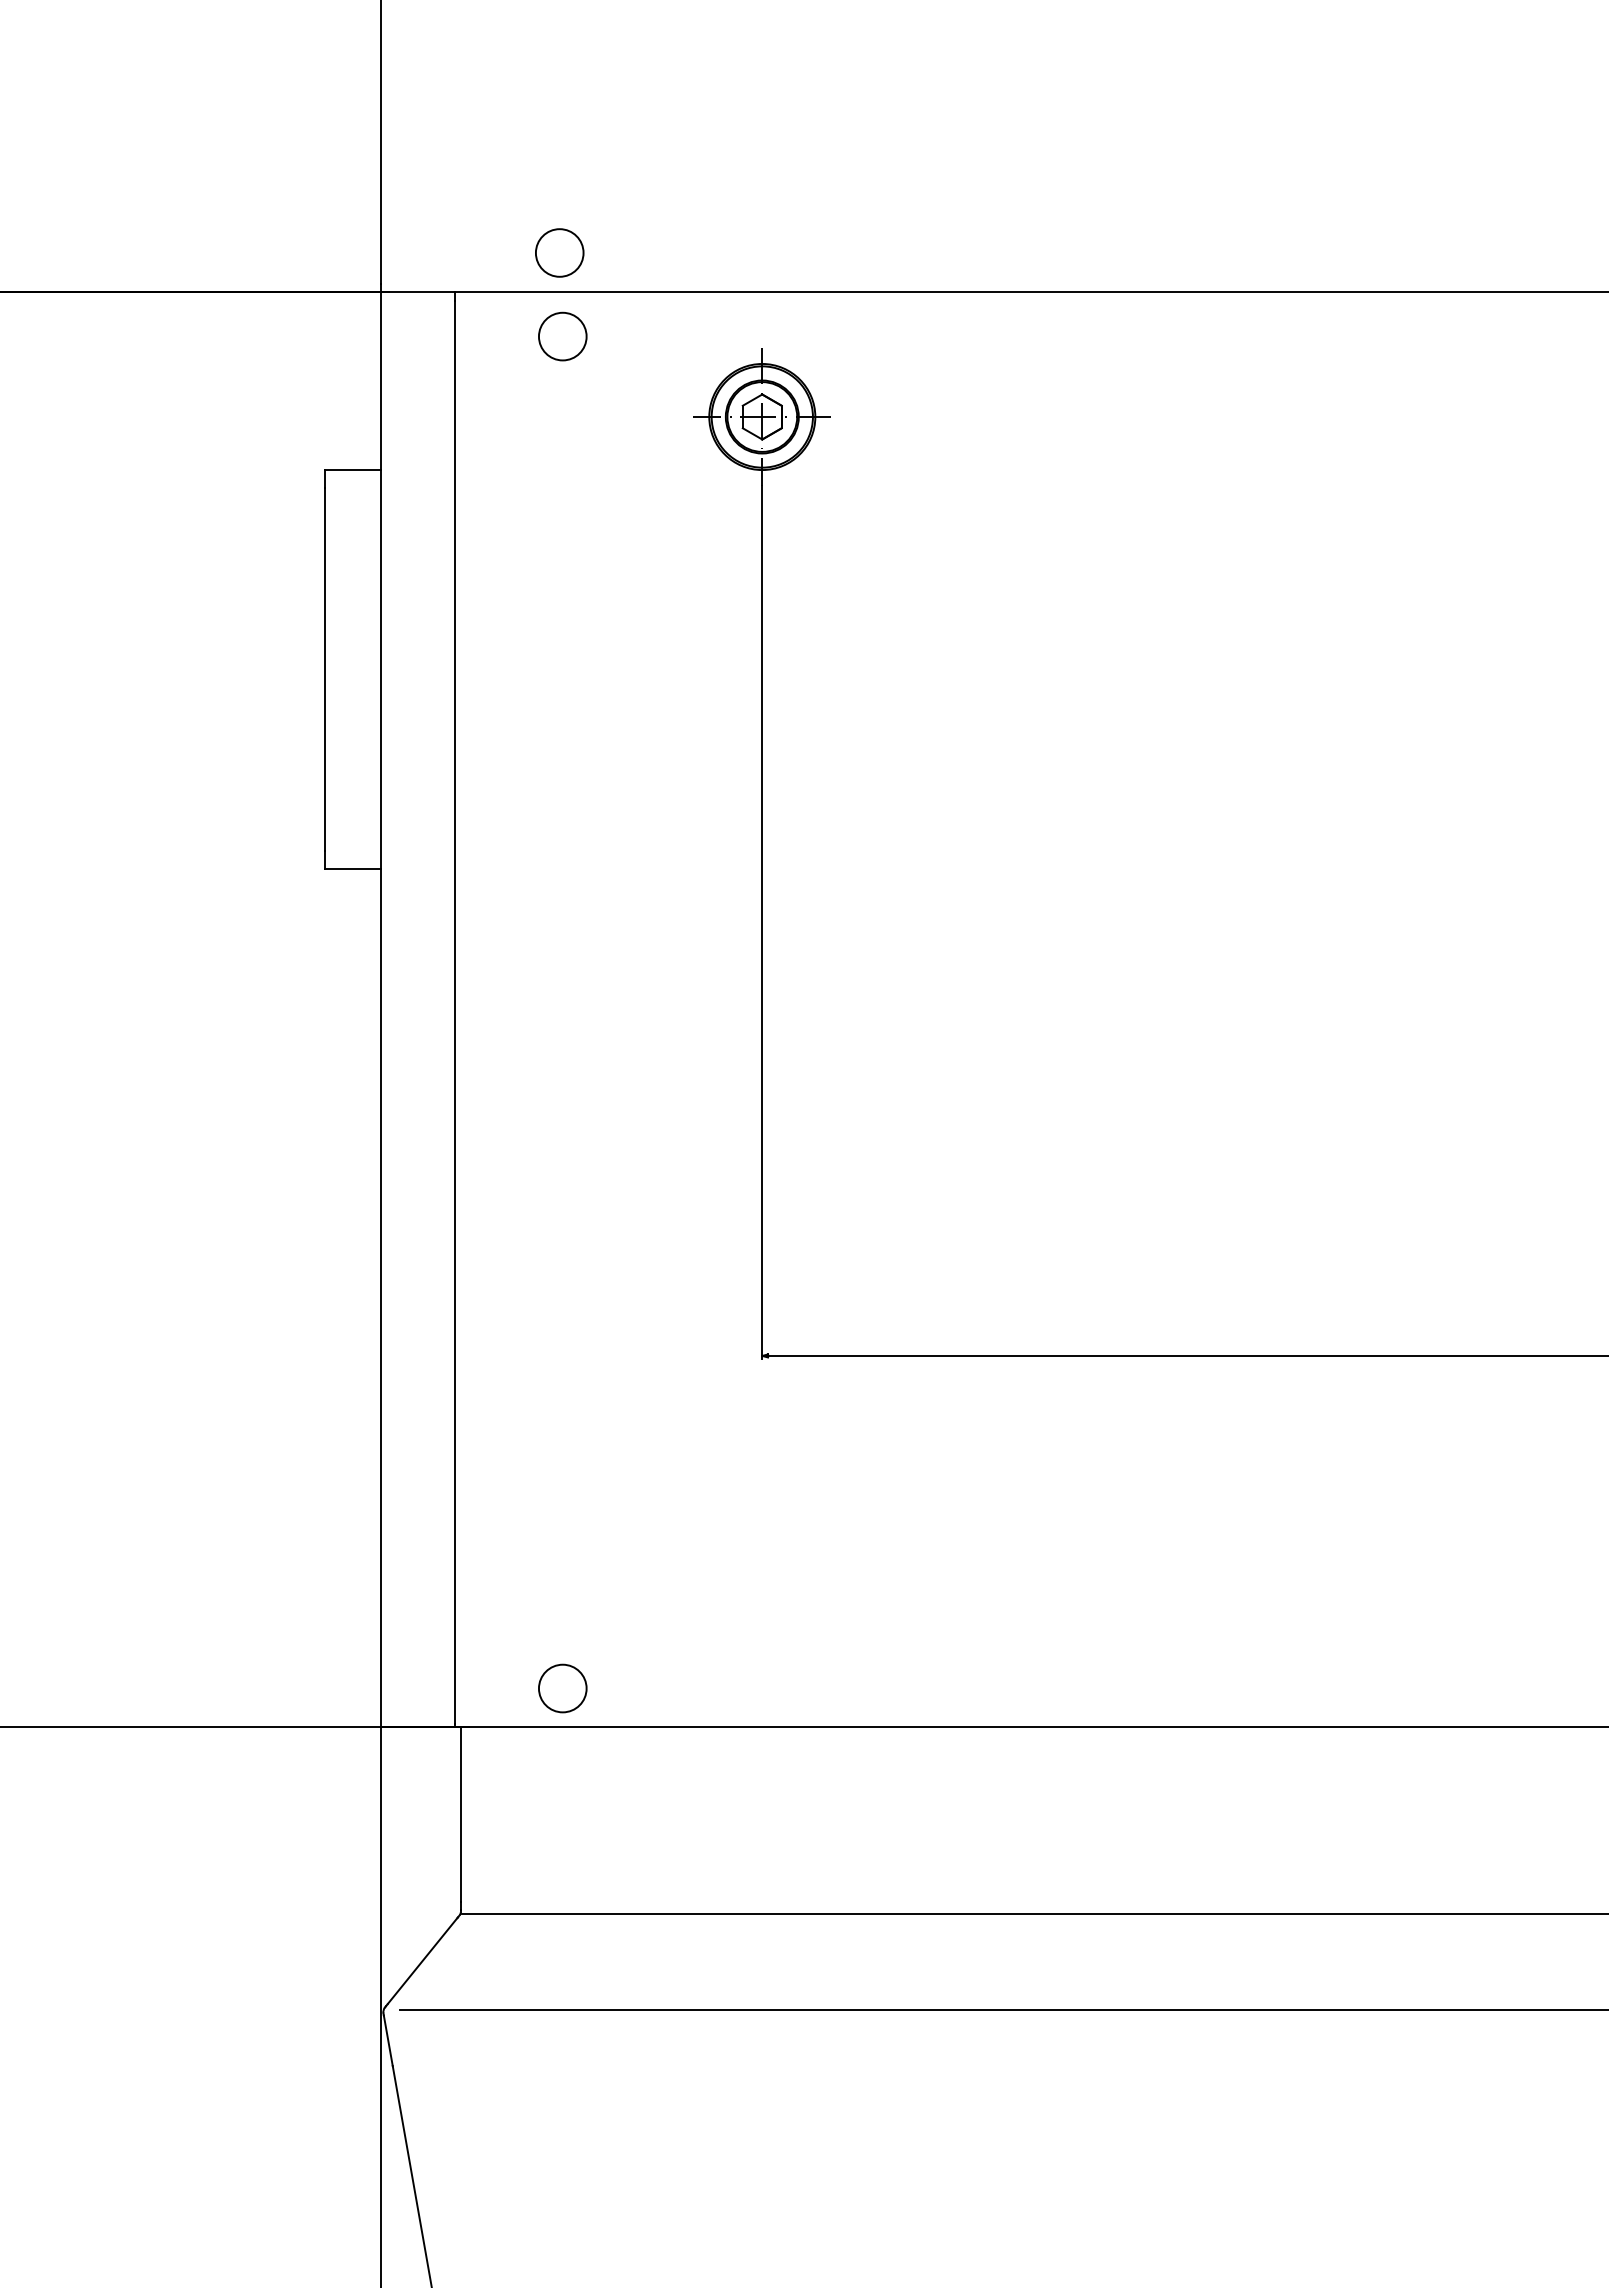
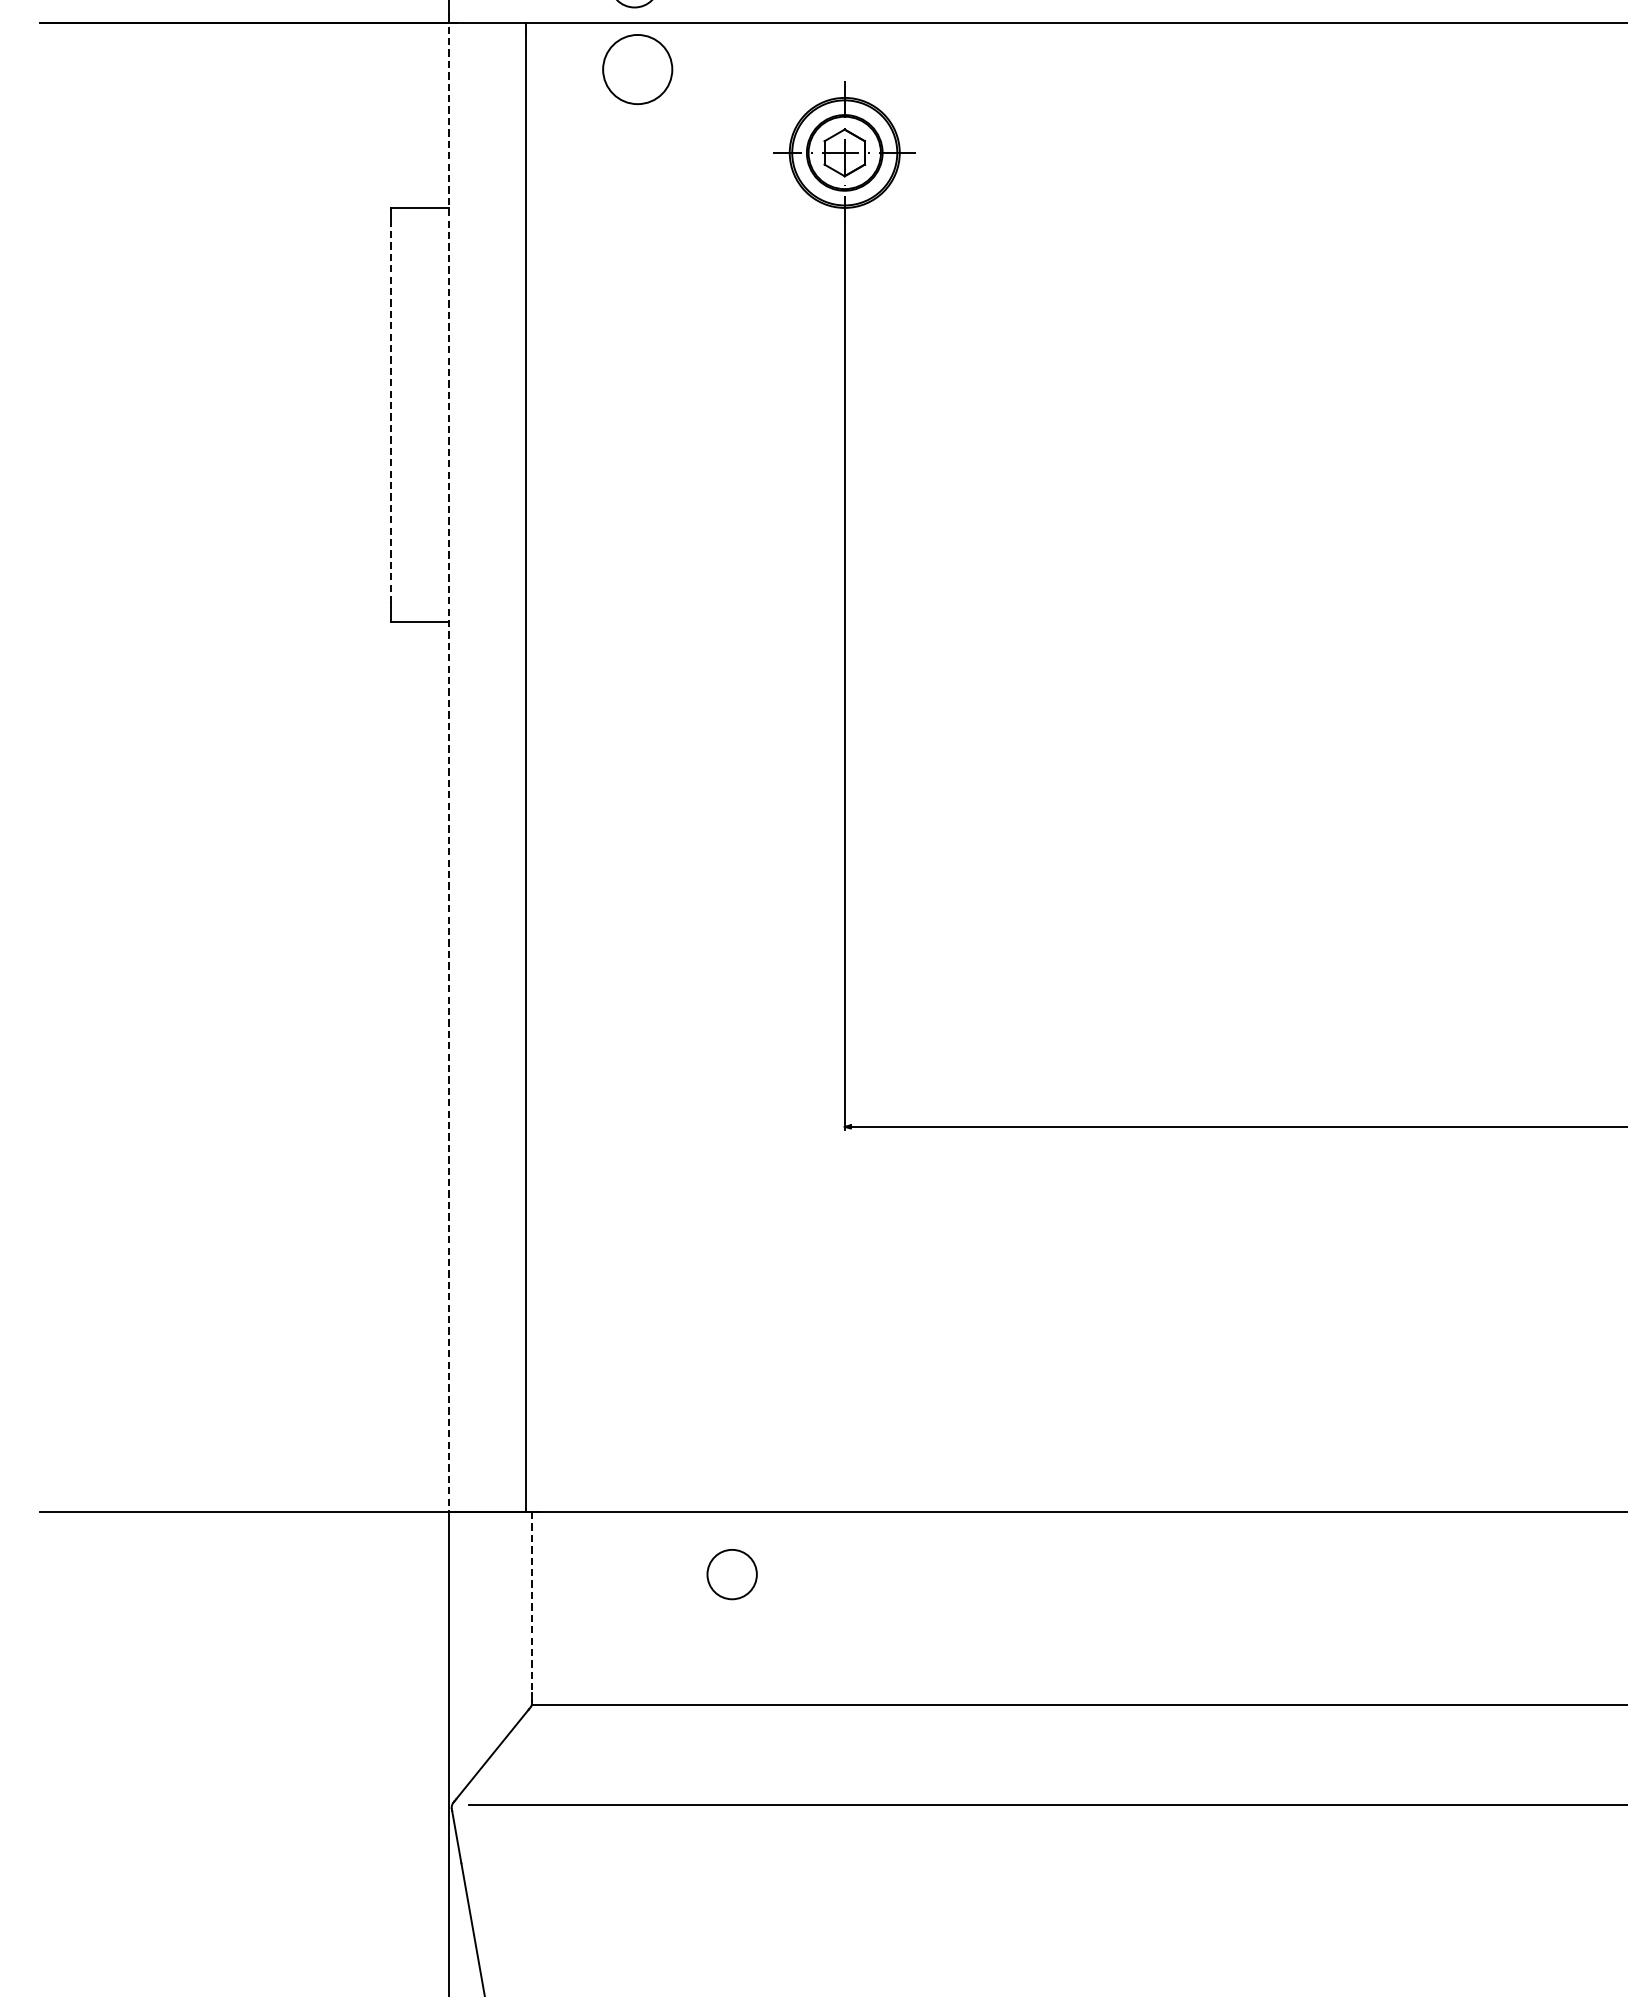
circle: (562, 336) -> (637, 69), size x1.4
line: (324, 669) -> (390, 414), solid -> dashed
line: (381, 1006) -> (449, 764), solid -> dashed
circle: (562, 1688) -> (731, 1574), moved
line: (460, 1814) -> (531, 1602), solid -> dashed

